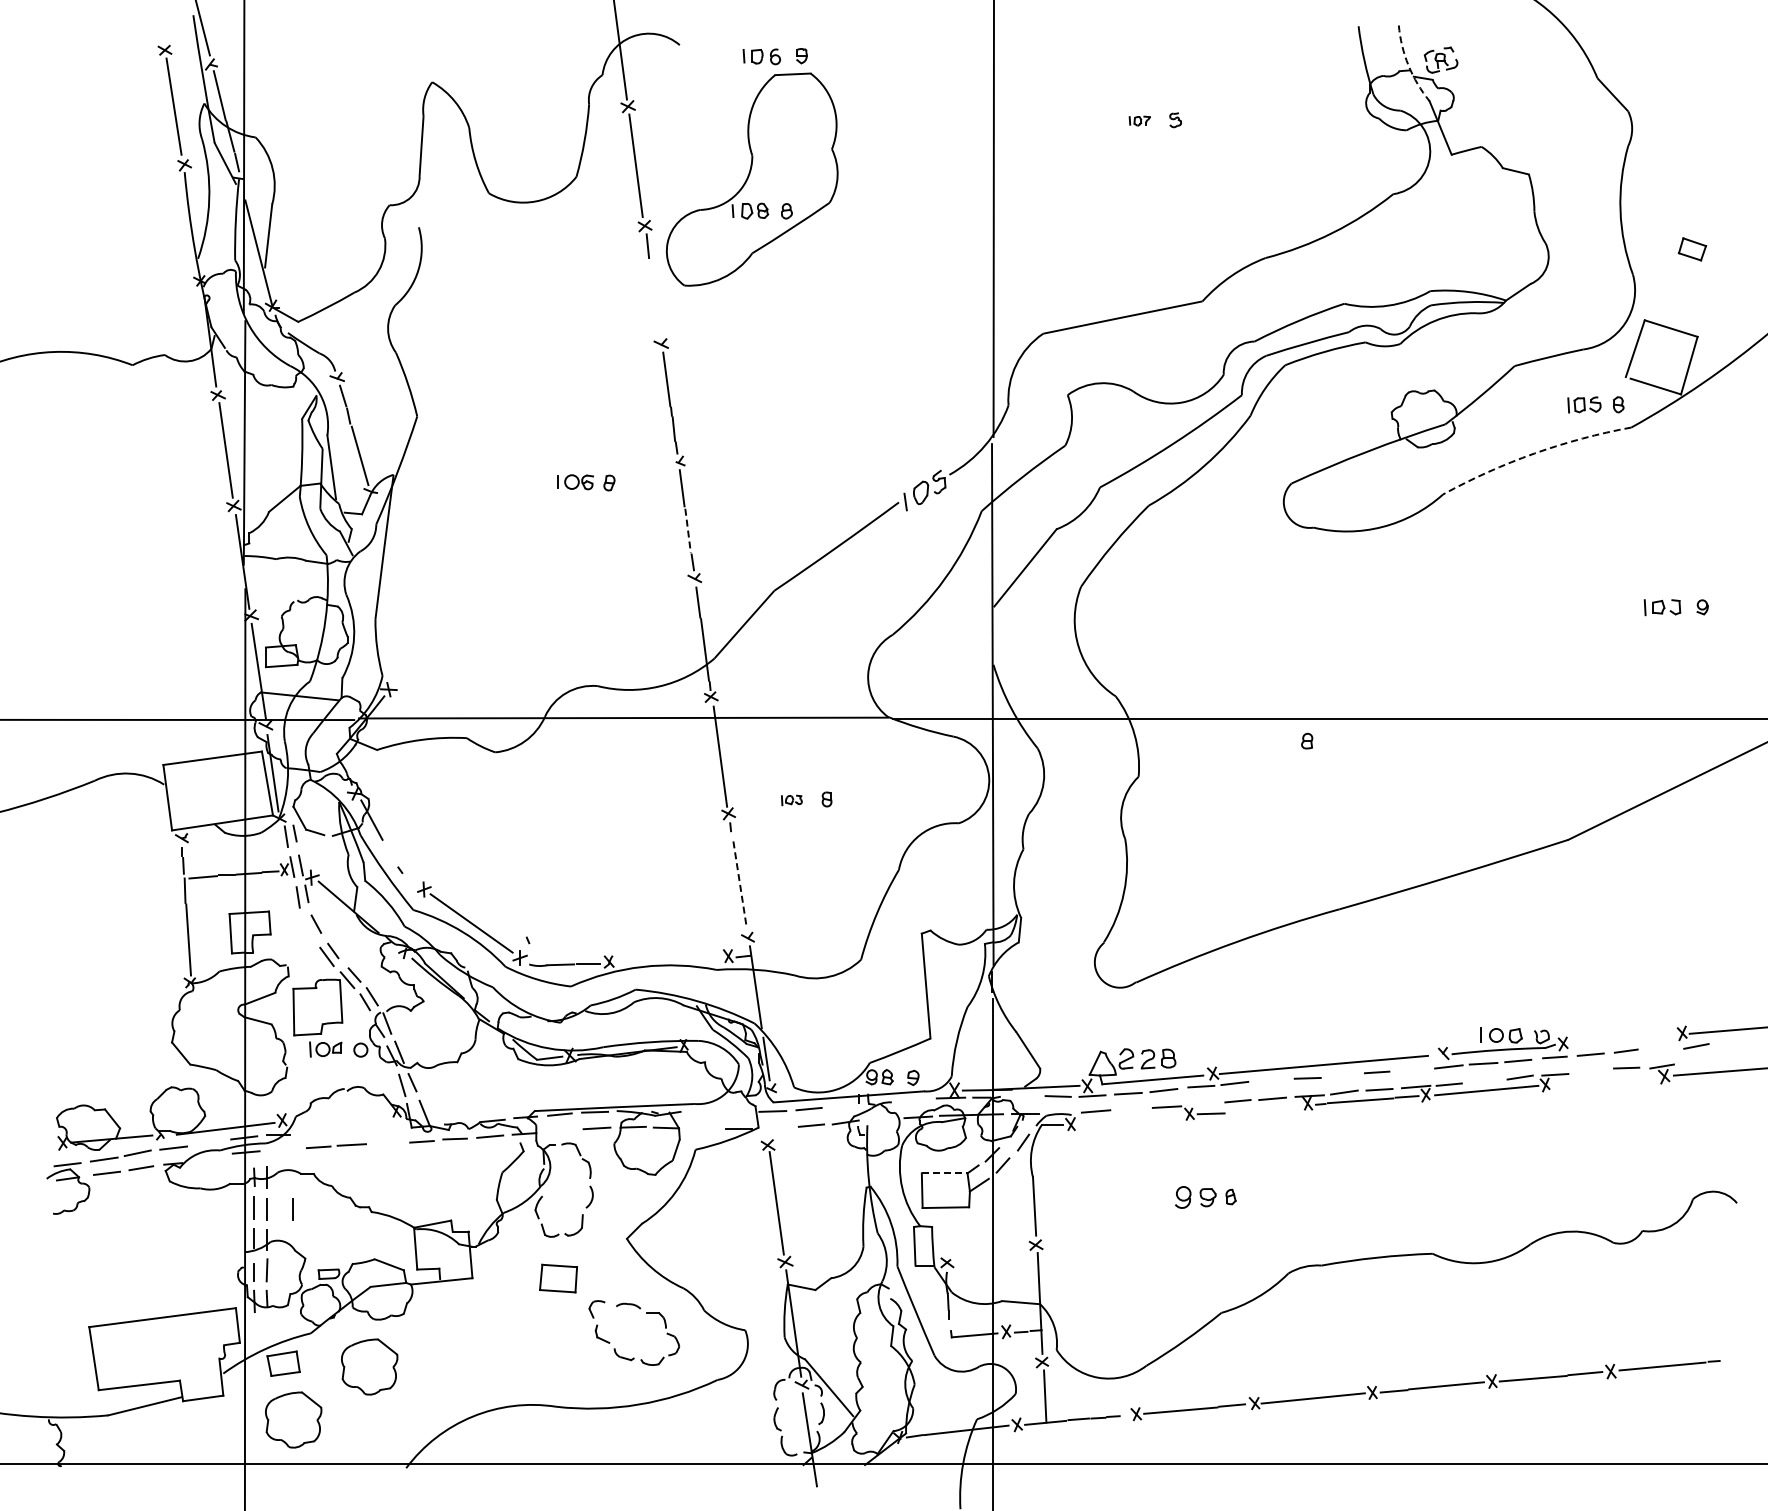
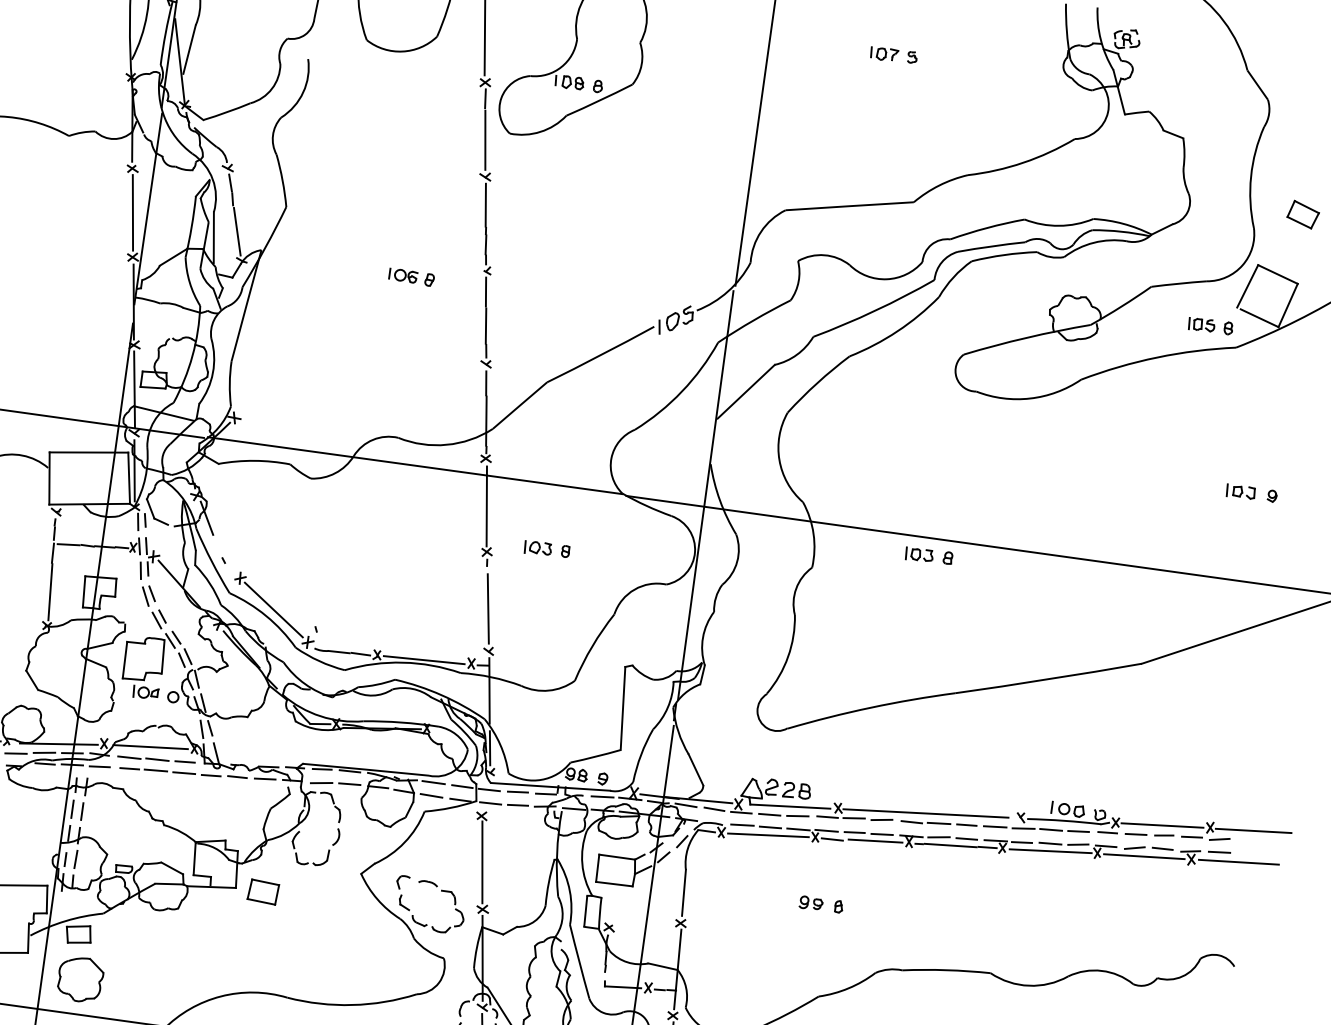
arc: (1408, 65) -> (1100, 39), dashed -> solid
part: (1139, 120) -> (884, 53), size x1.67
part: (1692, 249) -> (1303, 214), size x1.43
line: (654, 298) -> (484, 140), added
arc: (1534, 453) -> (1157, 357), dashed -> solid
line: (688, 531) -> (486, 326), dashed -> solid
part: (1270, 742) -> (919, 555), added
part: (791, 800) -> (537, 548), size x1.67
line: (740, 884) -> (488, 608), dashed -> solid
line: (308, 928) -> (145, 596), added
line: (668, 960) -> (424, 660), added
line: (1621, 1038) -> (1161, 825), added
line: (1660, 1048) -> (1191, 837), added
line: (1698, 1062) -> (1219, 852), added
line: (1412, 1069) -> (994, 826), added
line: (1591, 1071) -> (1134, 847), added
line: (1341, 1075) -> (938, 823), added
line: (1269, 1080) -> (881, 819), added
line: (1484, 1080) -> (1050, 843), added
line: (1604, 1081) -> (1143, 856), added
line: (1021, 1096) -> (685, 805), added
line: (915, 1100) -> (602, 796), added
line: (1202, 1103) -> (826, 830), added
line: (844, 1106) -> (545, 793), added
line: (1265, 1108) -> (875, 841), added
line: (1131, 1109) -> (770, 827), added
line: (701, 1111) -> (433, 782), added
line: (738, 1111) -> (462, 786), added
line: (341, 1116) -> (150, 747), added
line: (1130, 1119) -> (768, 835), added
line: (882, 1120) -> (574, 809), added
line: (776, 1127) -> (490, 802), added
line: (701, 1128) -> (431, 795), added
part: (350, 1130) -> (156, 759), added
line: (561, 1131) -> (321, 782), added
line: (208, 1142) -> (43, 752), added
line: (387, 1143) -> (184, 773), added
line: (280, 1149) -> (99, 766), added
line: (211, 1155) -> (44, 763), added
line: (944, 1173) -> (617, 857), dashed -> solid
part: (1195, 1197) -> (810, 903), size x0.71
line: (292, 1209) -> (102, 814), removed
part: (558, 1278) -> (263, 891), moved
part: (646, 1313) -> (441, 891), moved
part: (369, 1366) -> (145, 945), removed

